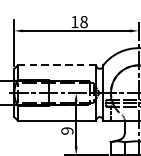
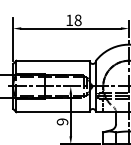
line: (56, 65) -> (52, 60), dashed -> solid

